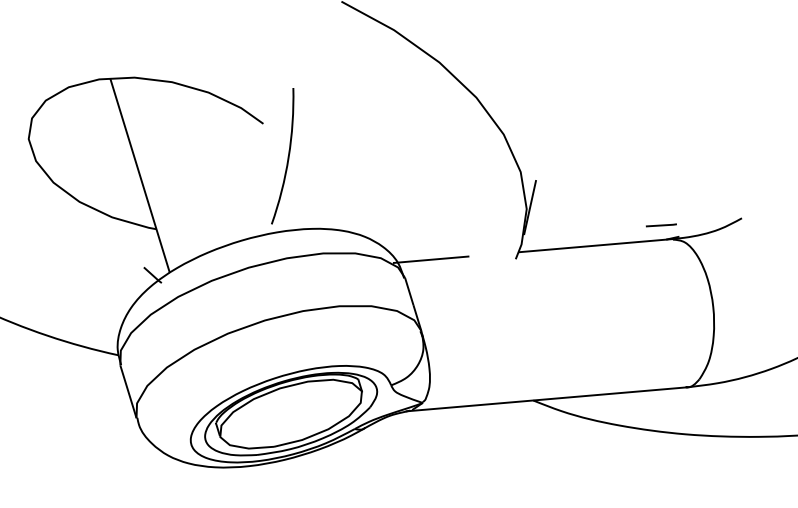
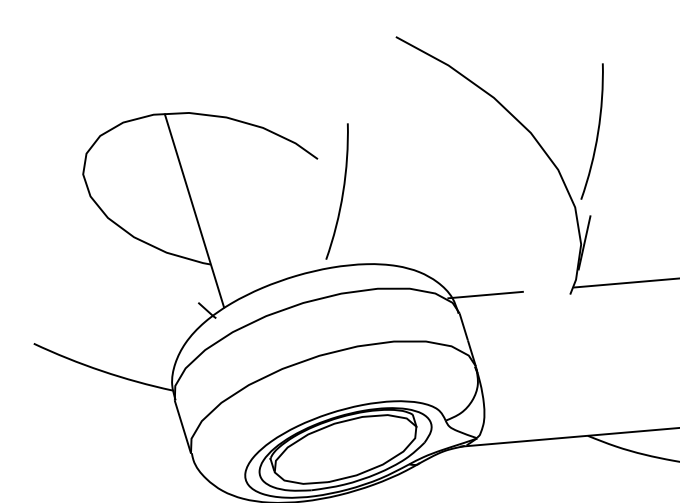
curve: (542, 96) -> (596, 131), added

